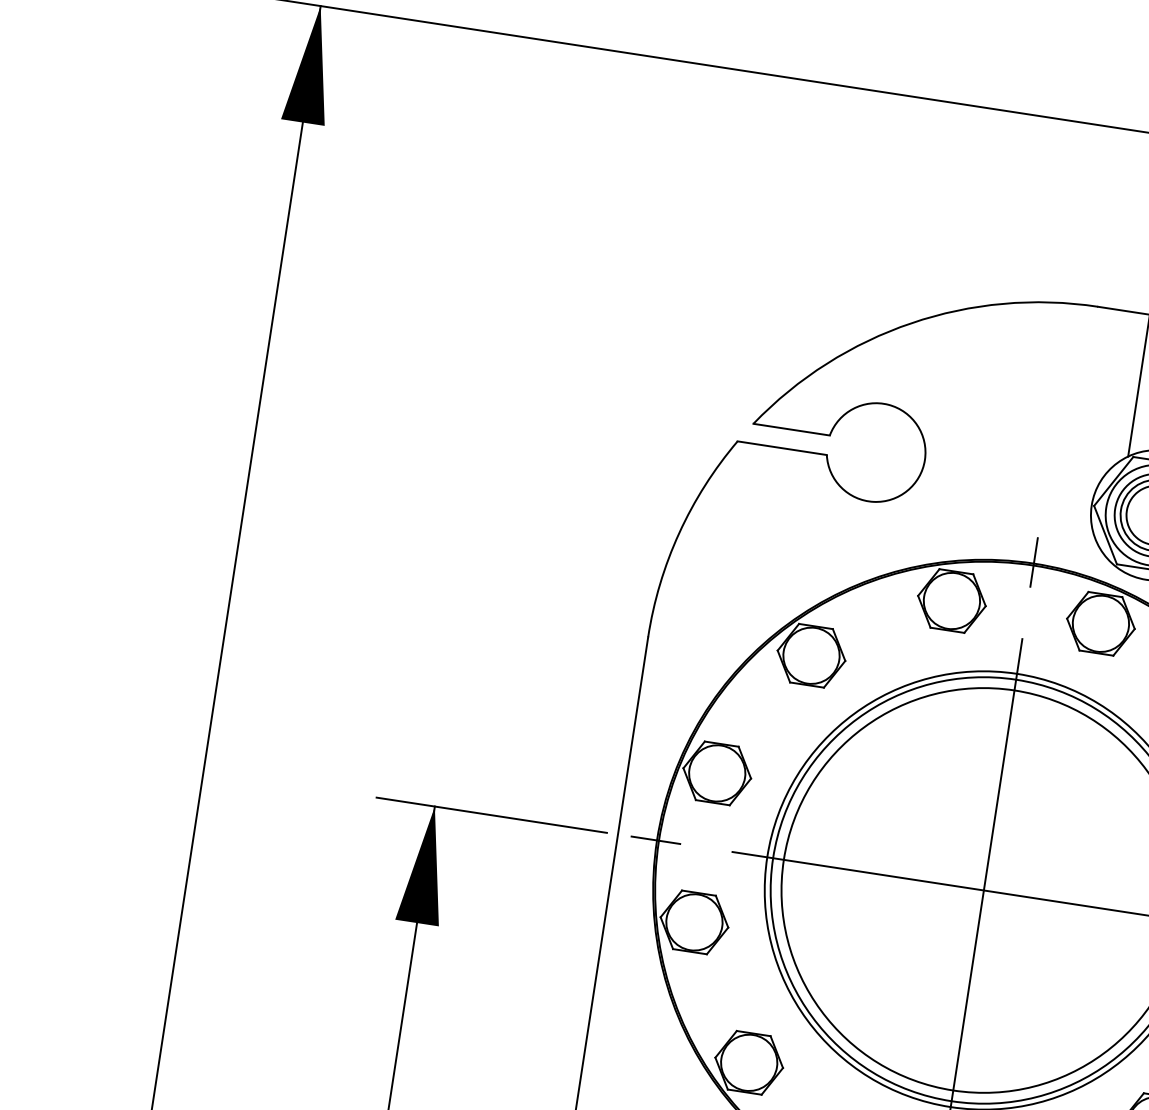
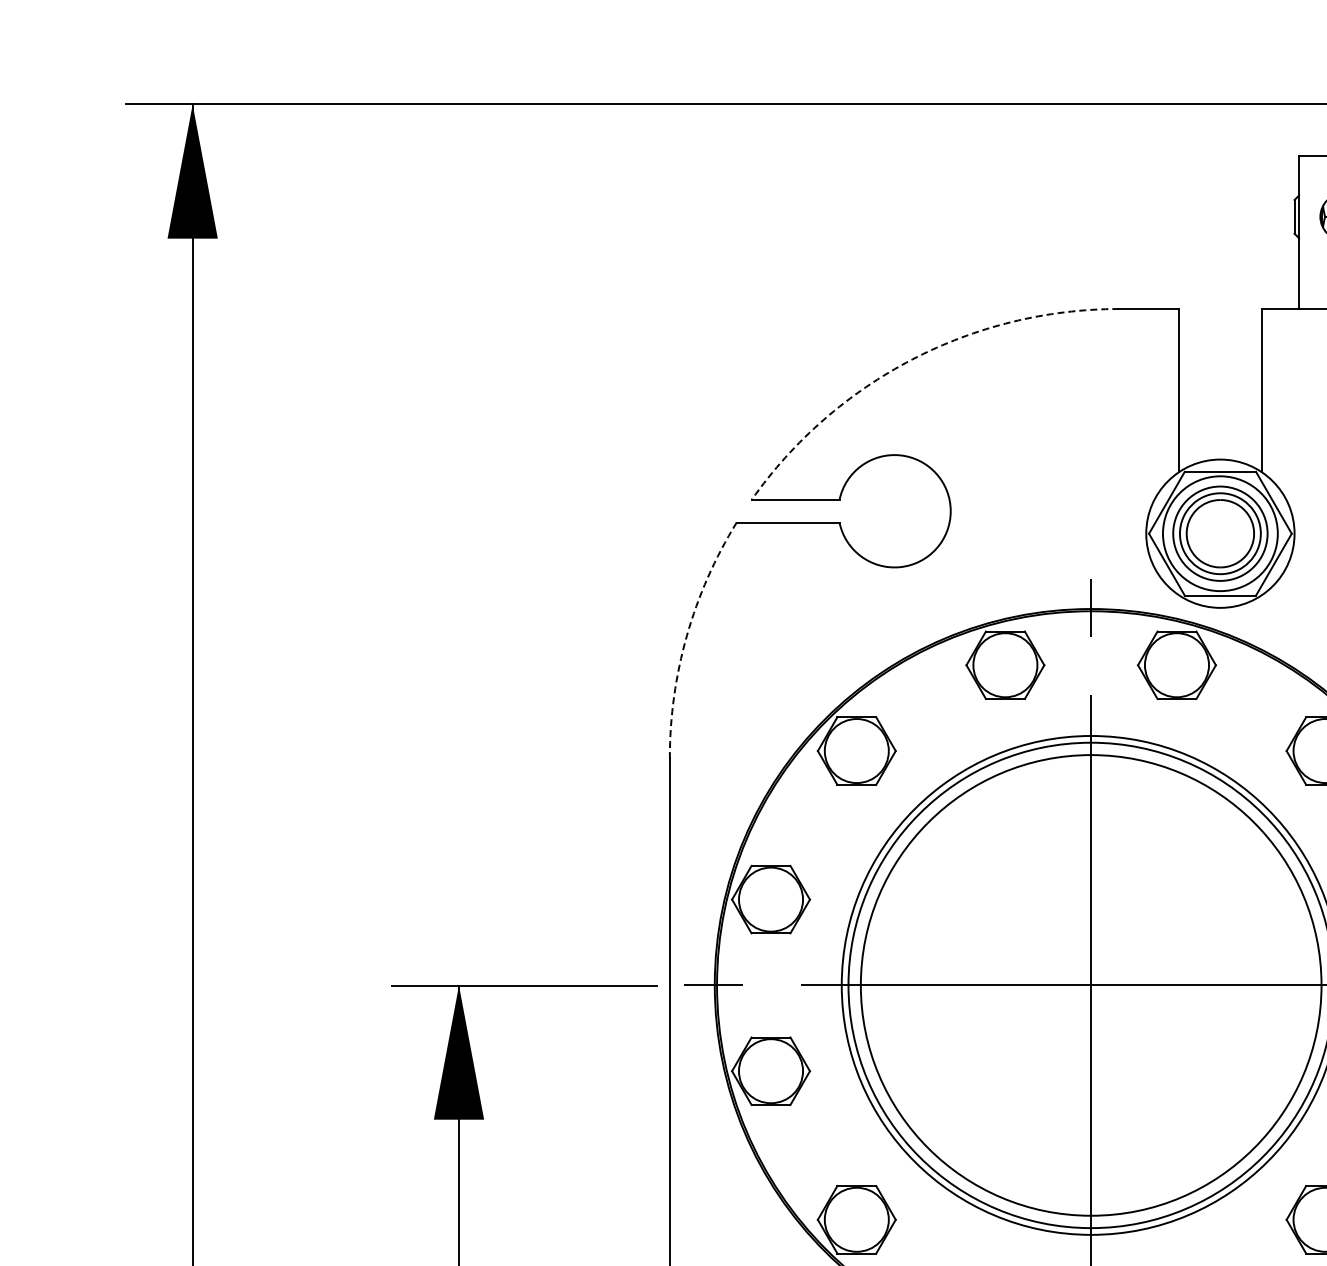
arc: (911, 323) -> (912, 359), solid -> dashed
arc: (678, 532) -> (686, 635), solid -> dashed

